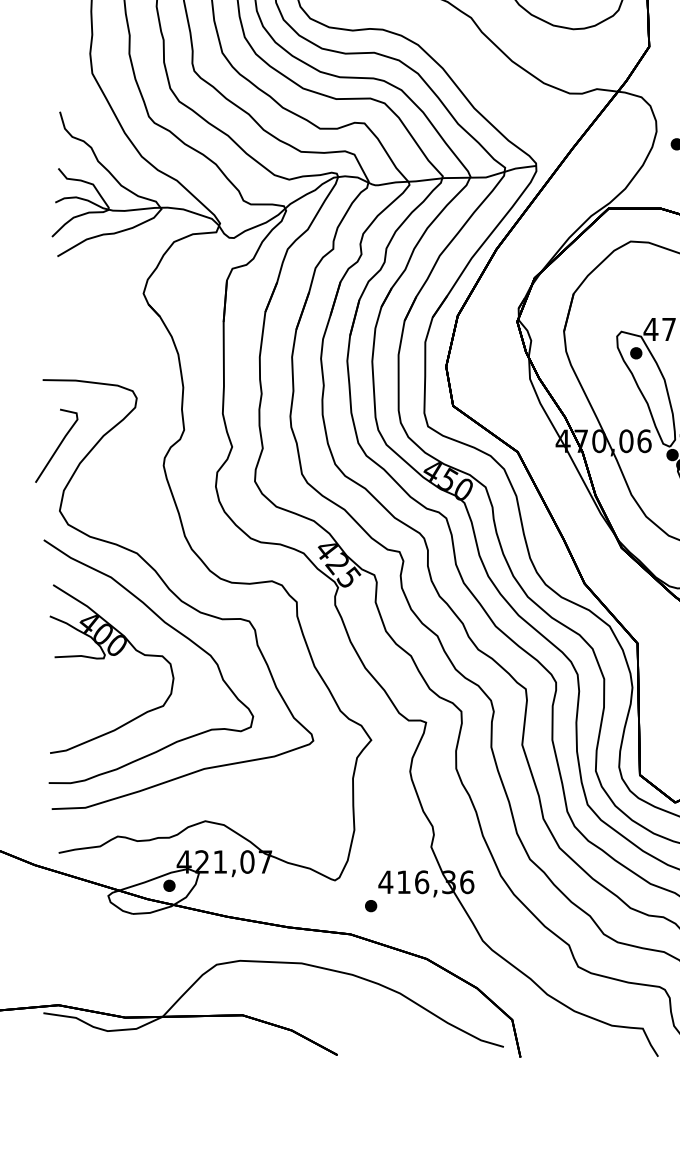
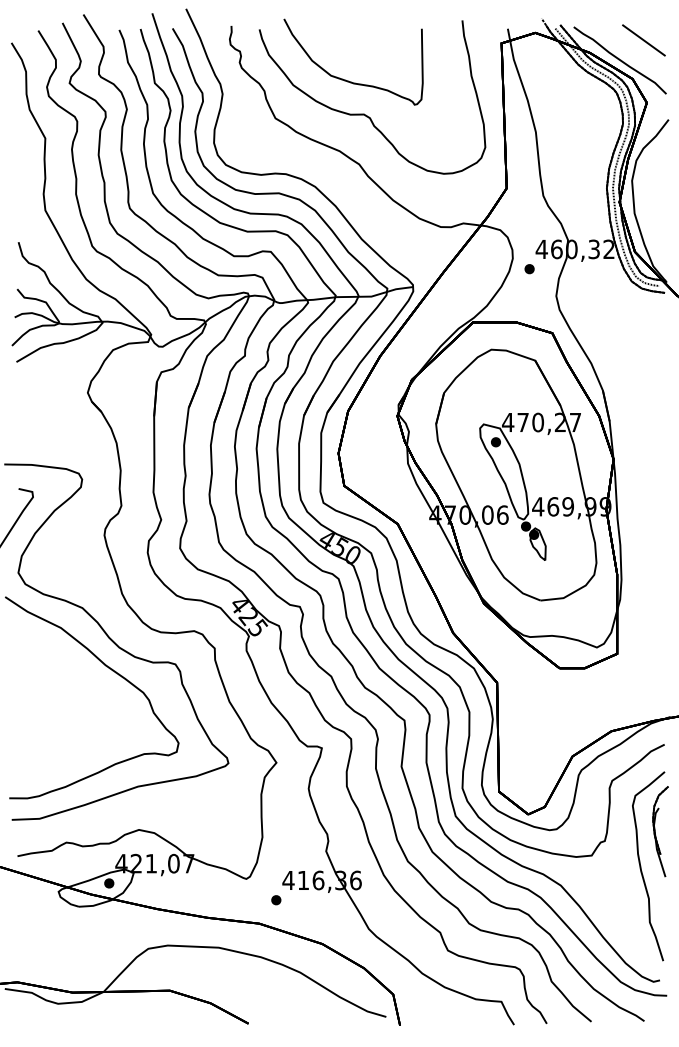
part: (104, 658) -> (55, 695), removed

